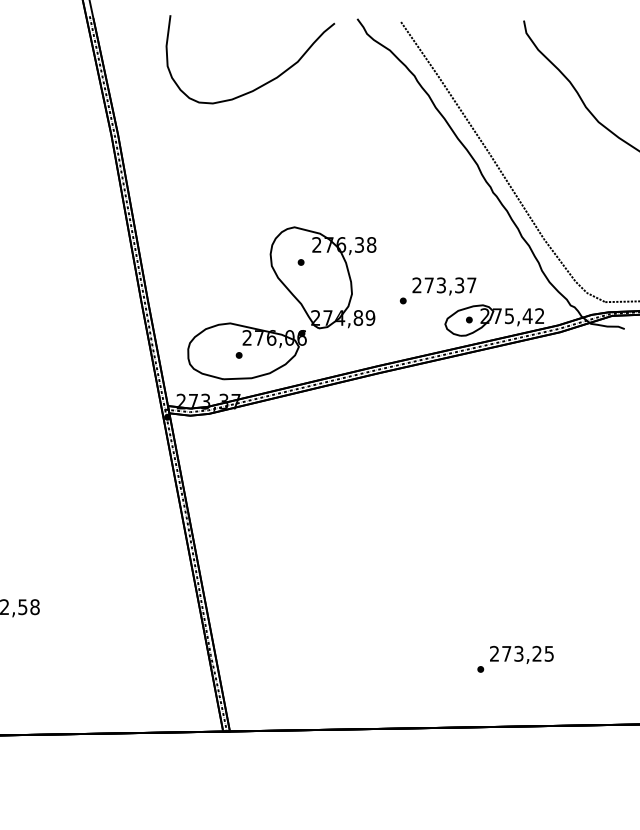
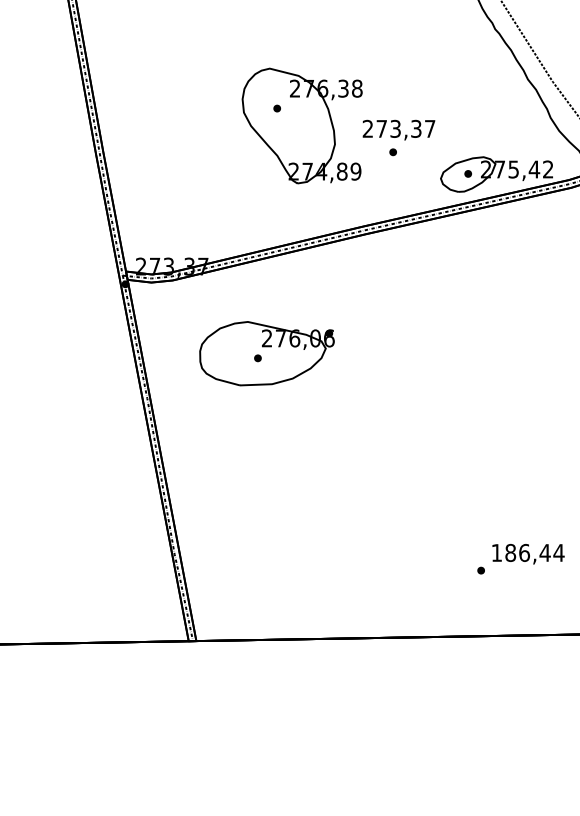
text: (444, 286) -> (399, 130), moved
part: (246, 351) -> (266, 353), moved
text: (522, 653) -> (528, 552), 273,25 -> 186,44

